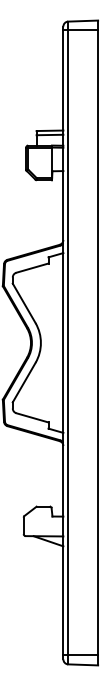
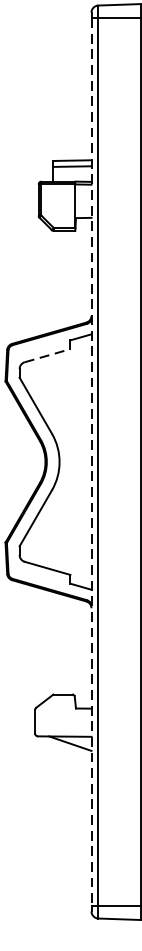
line: (32, 268) -> (47, 356), solid -> dashed
line: (63, 343) -> (91, 462), solid -> dashed

